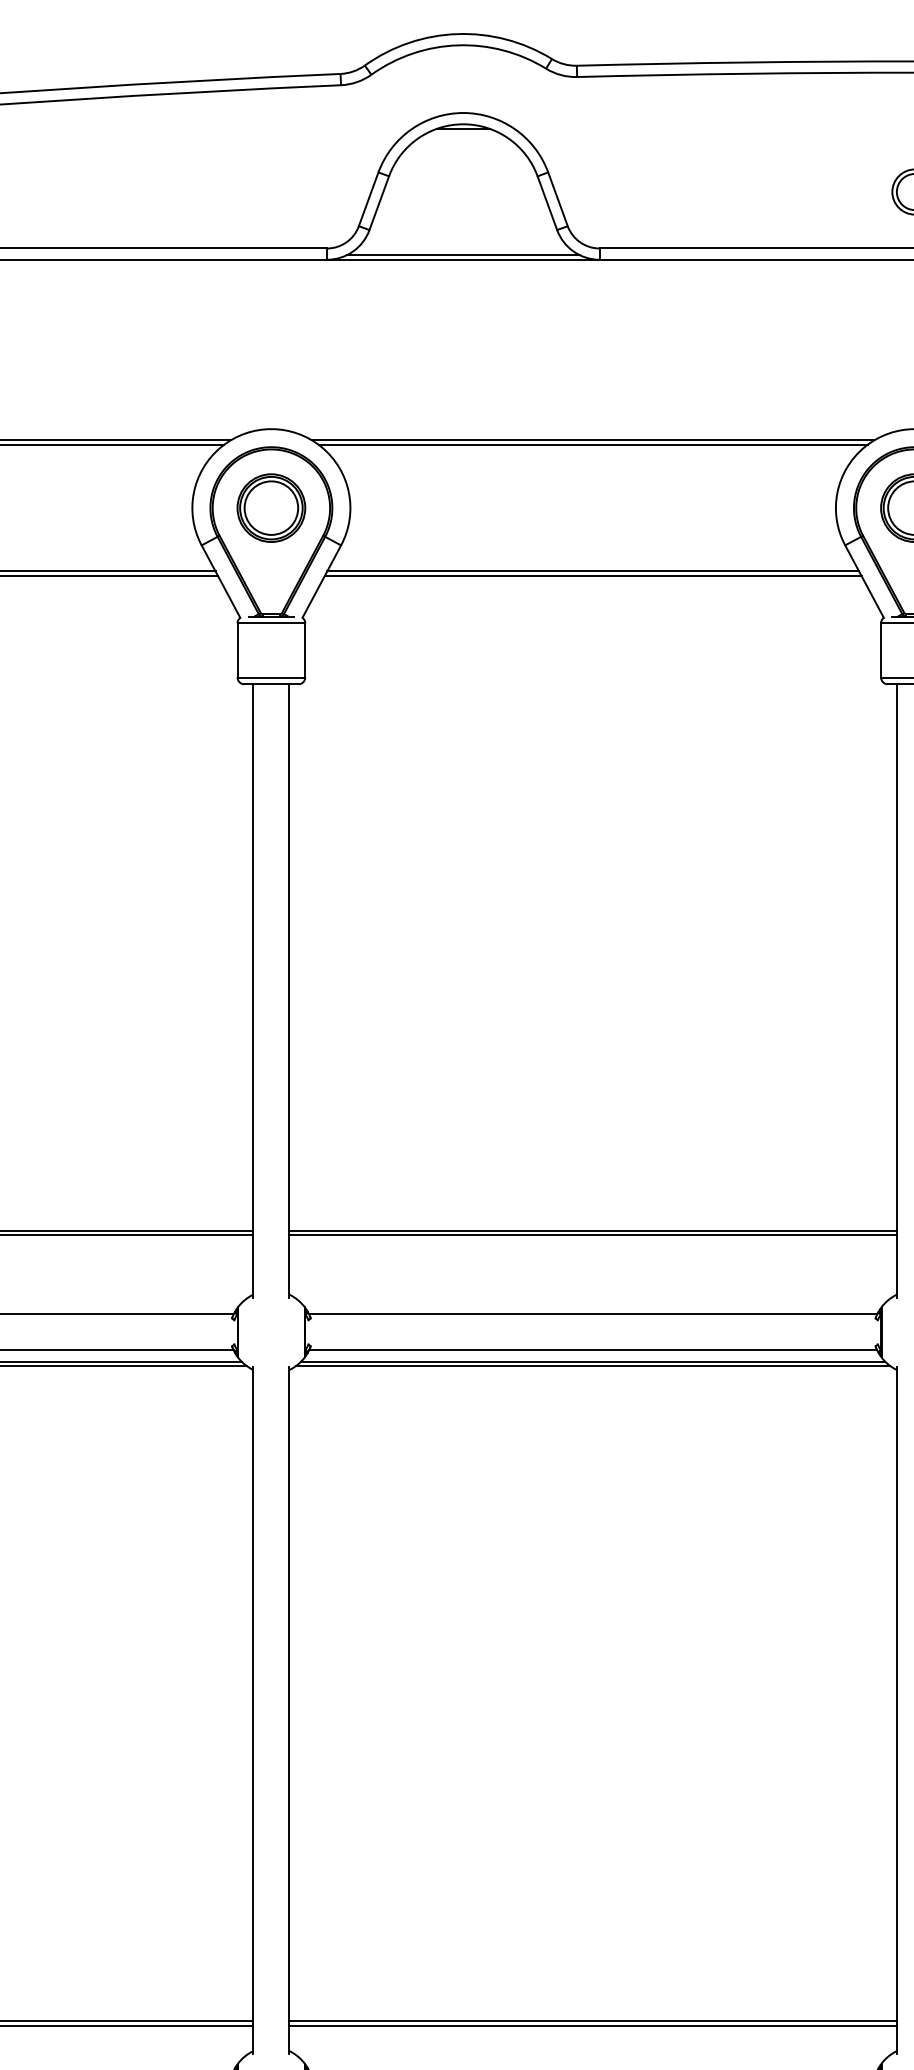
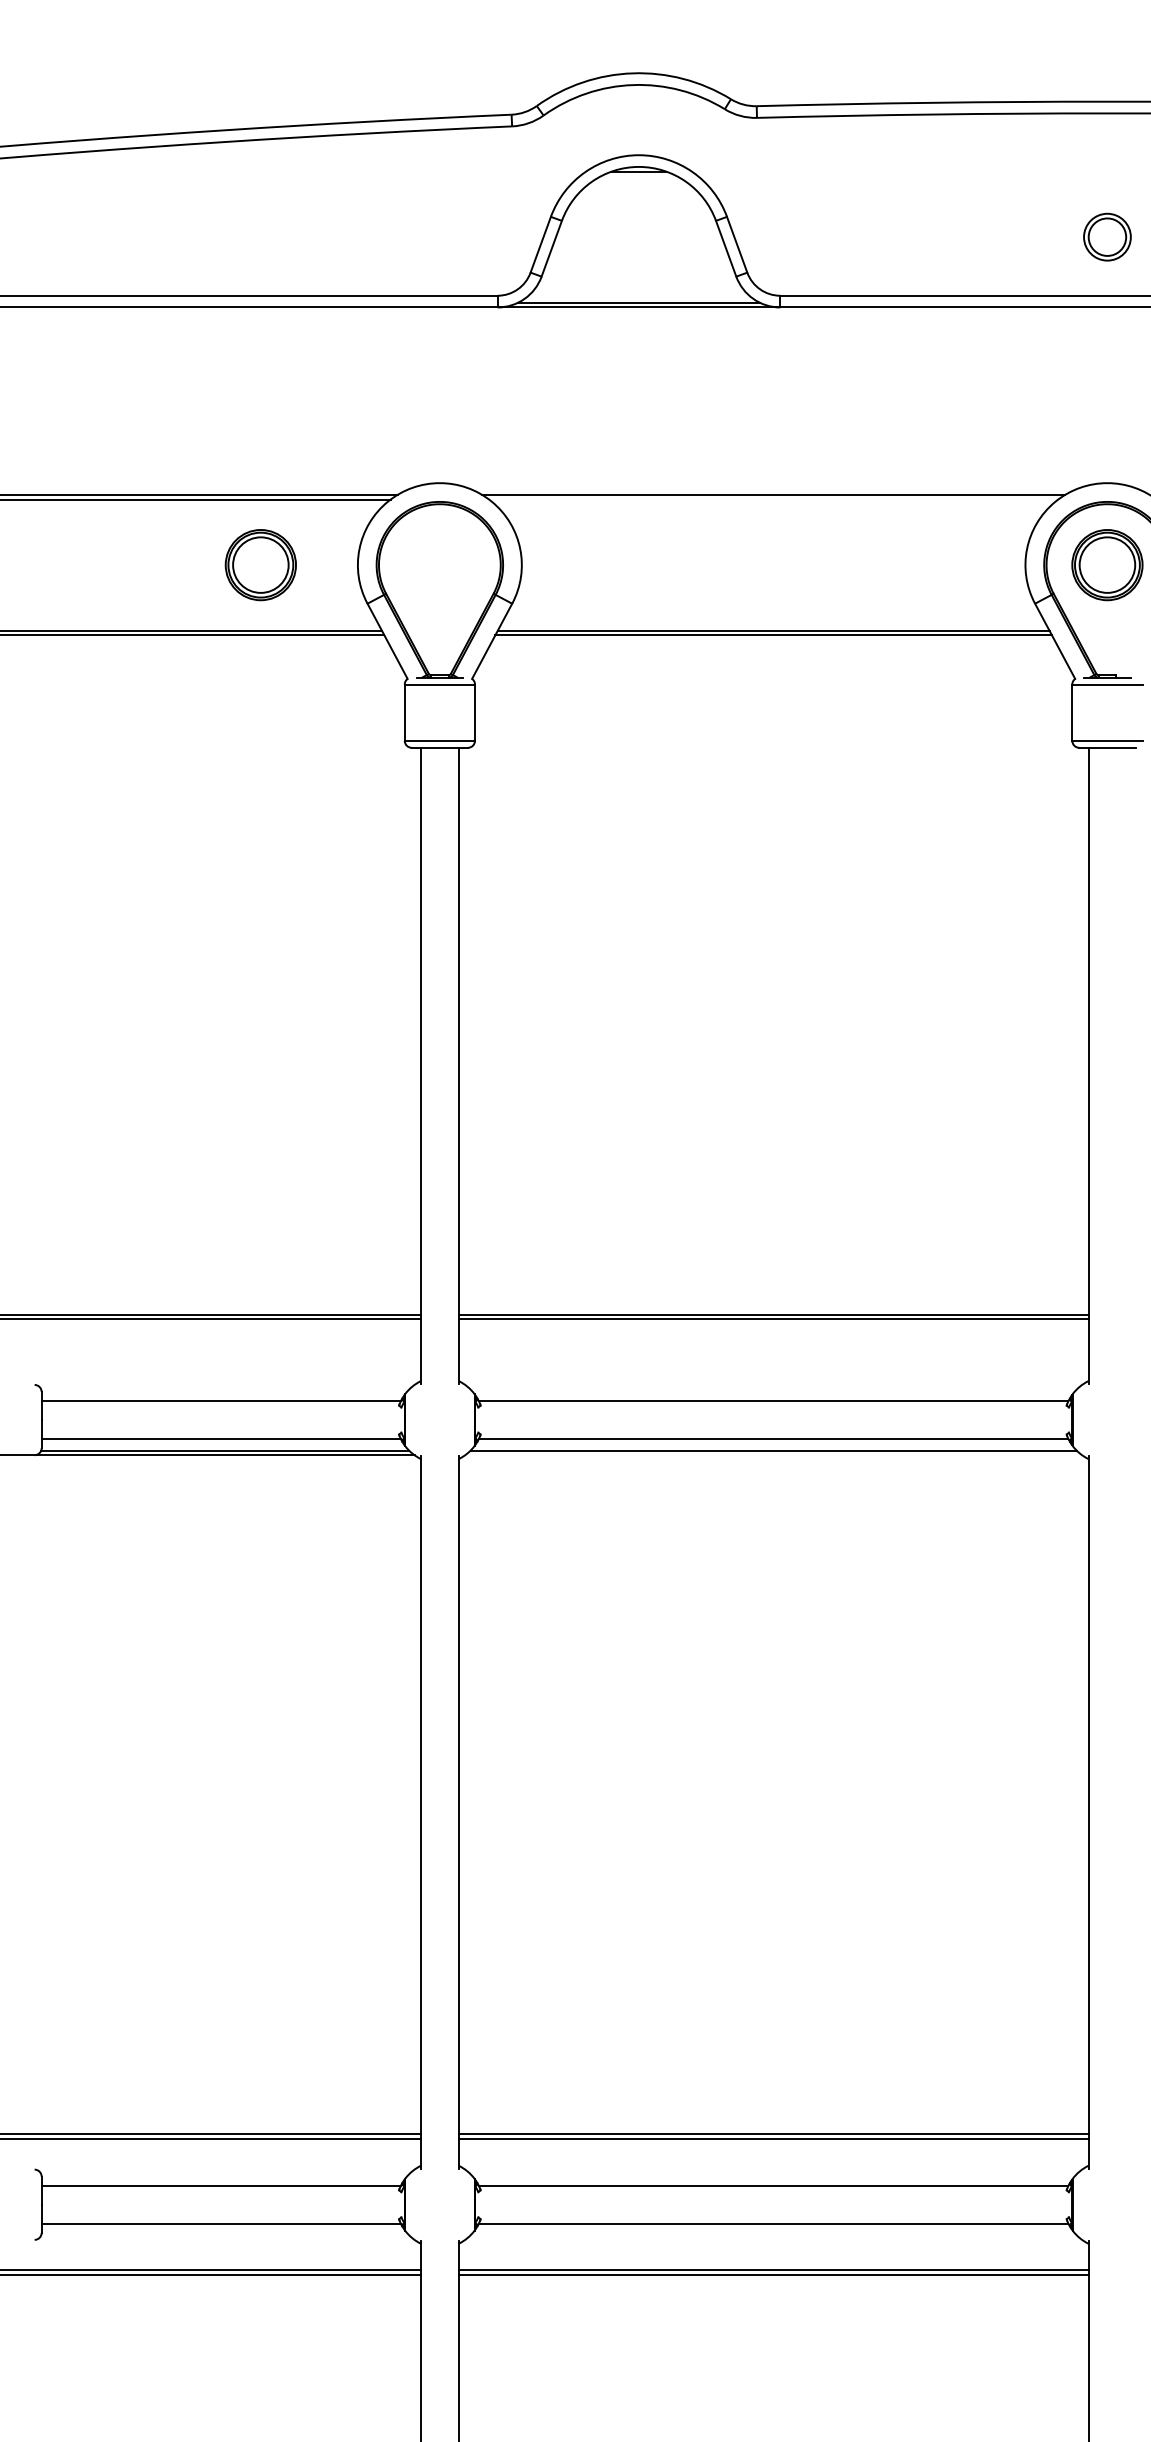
line: (593, 444) -> (773, 499), removed
part: (271, 508) -> (260, 565), moved
line: (593, 1366) -> (773, 1455), removed

